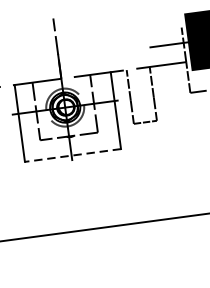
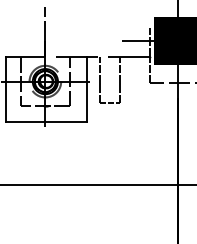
line: (72, 154) -> (46, 121), dashed -> solid

